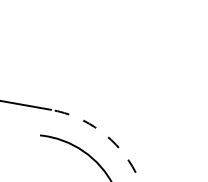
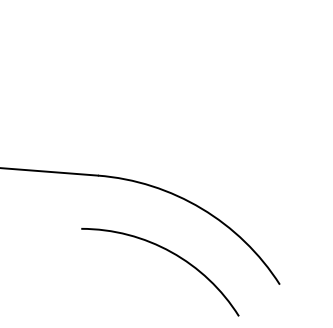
arc: (100, 131) -> (201, 209), dashed -> solid

